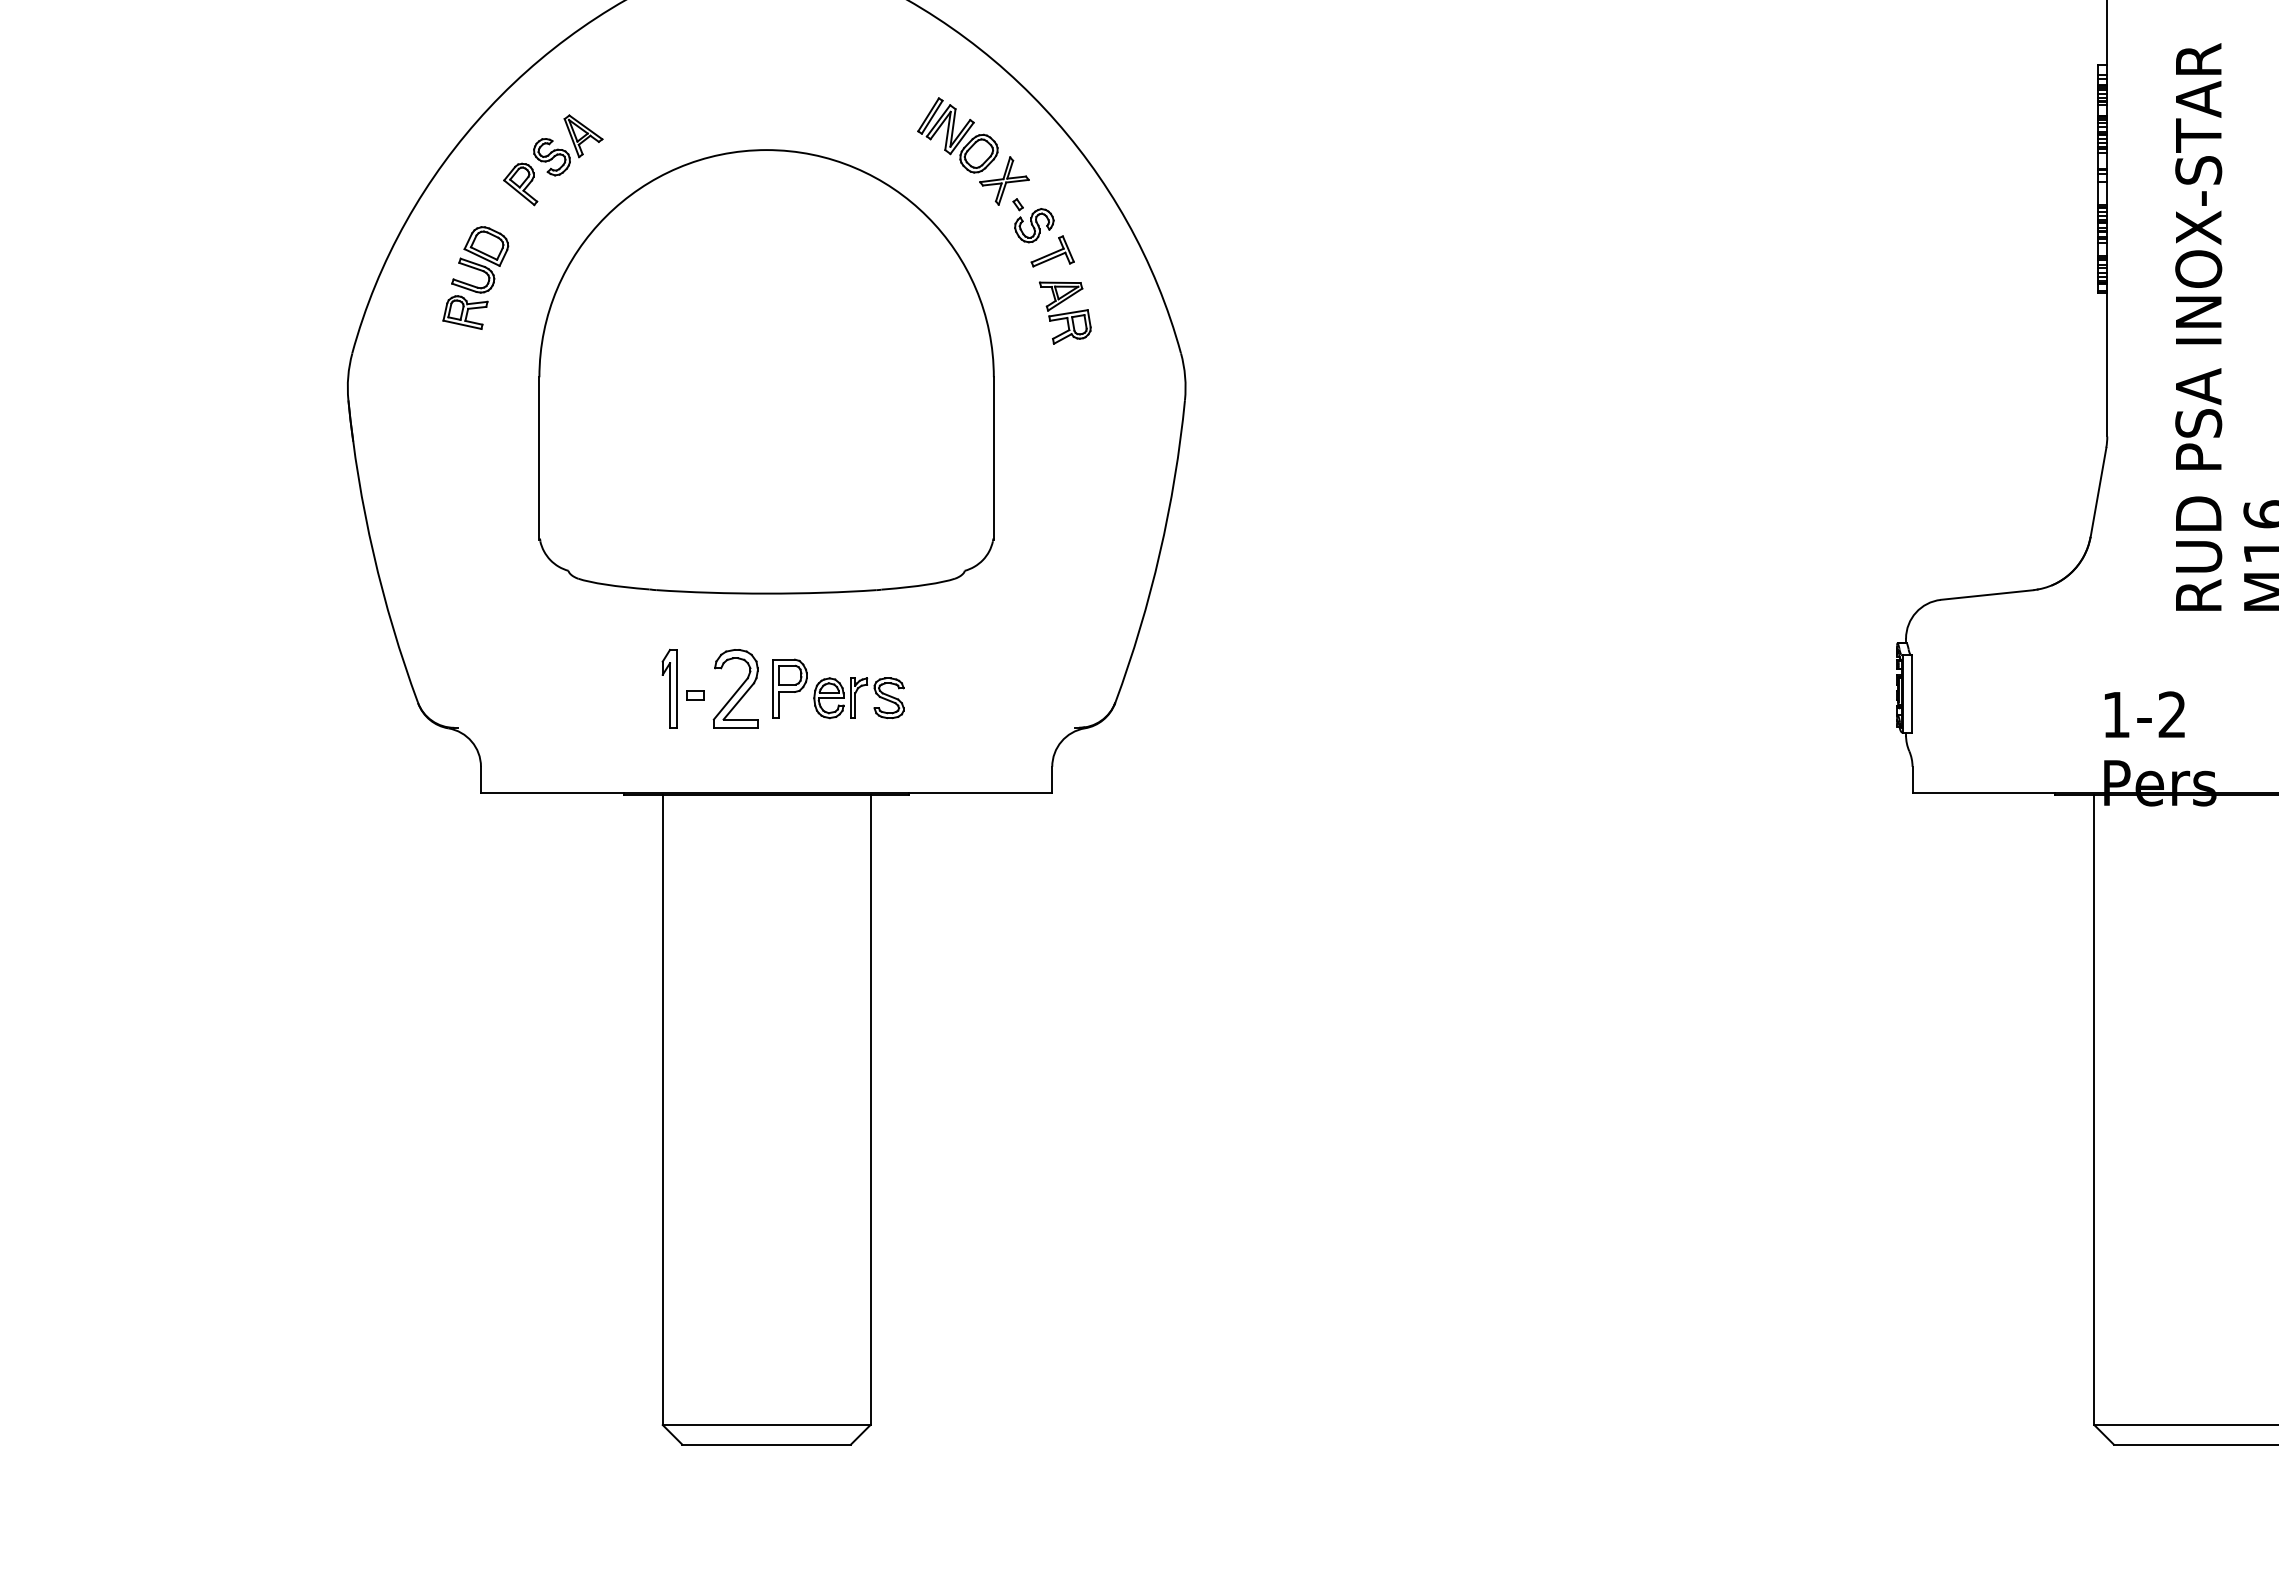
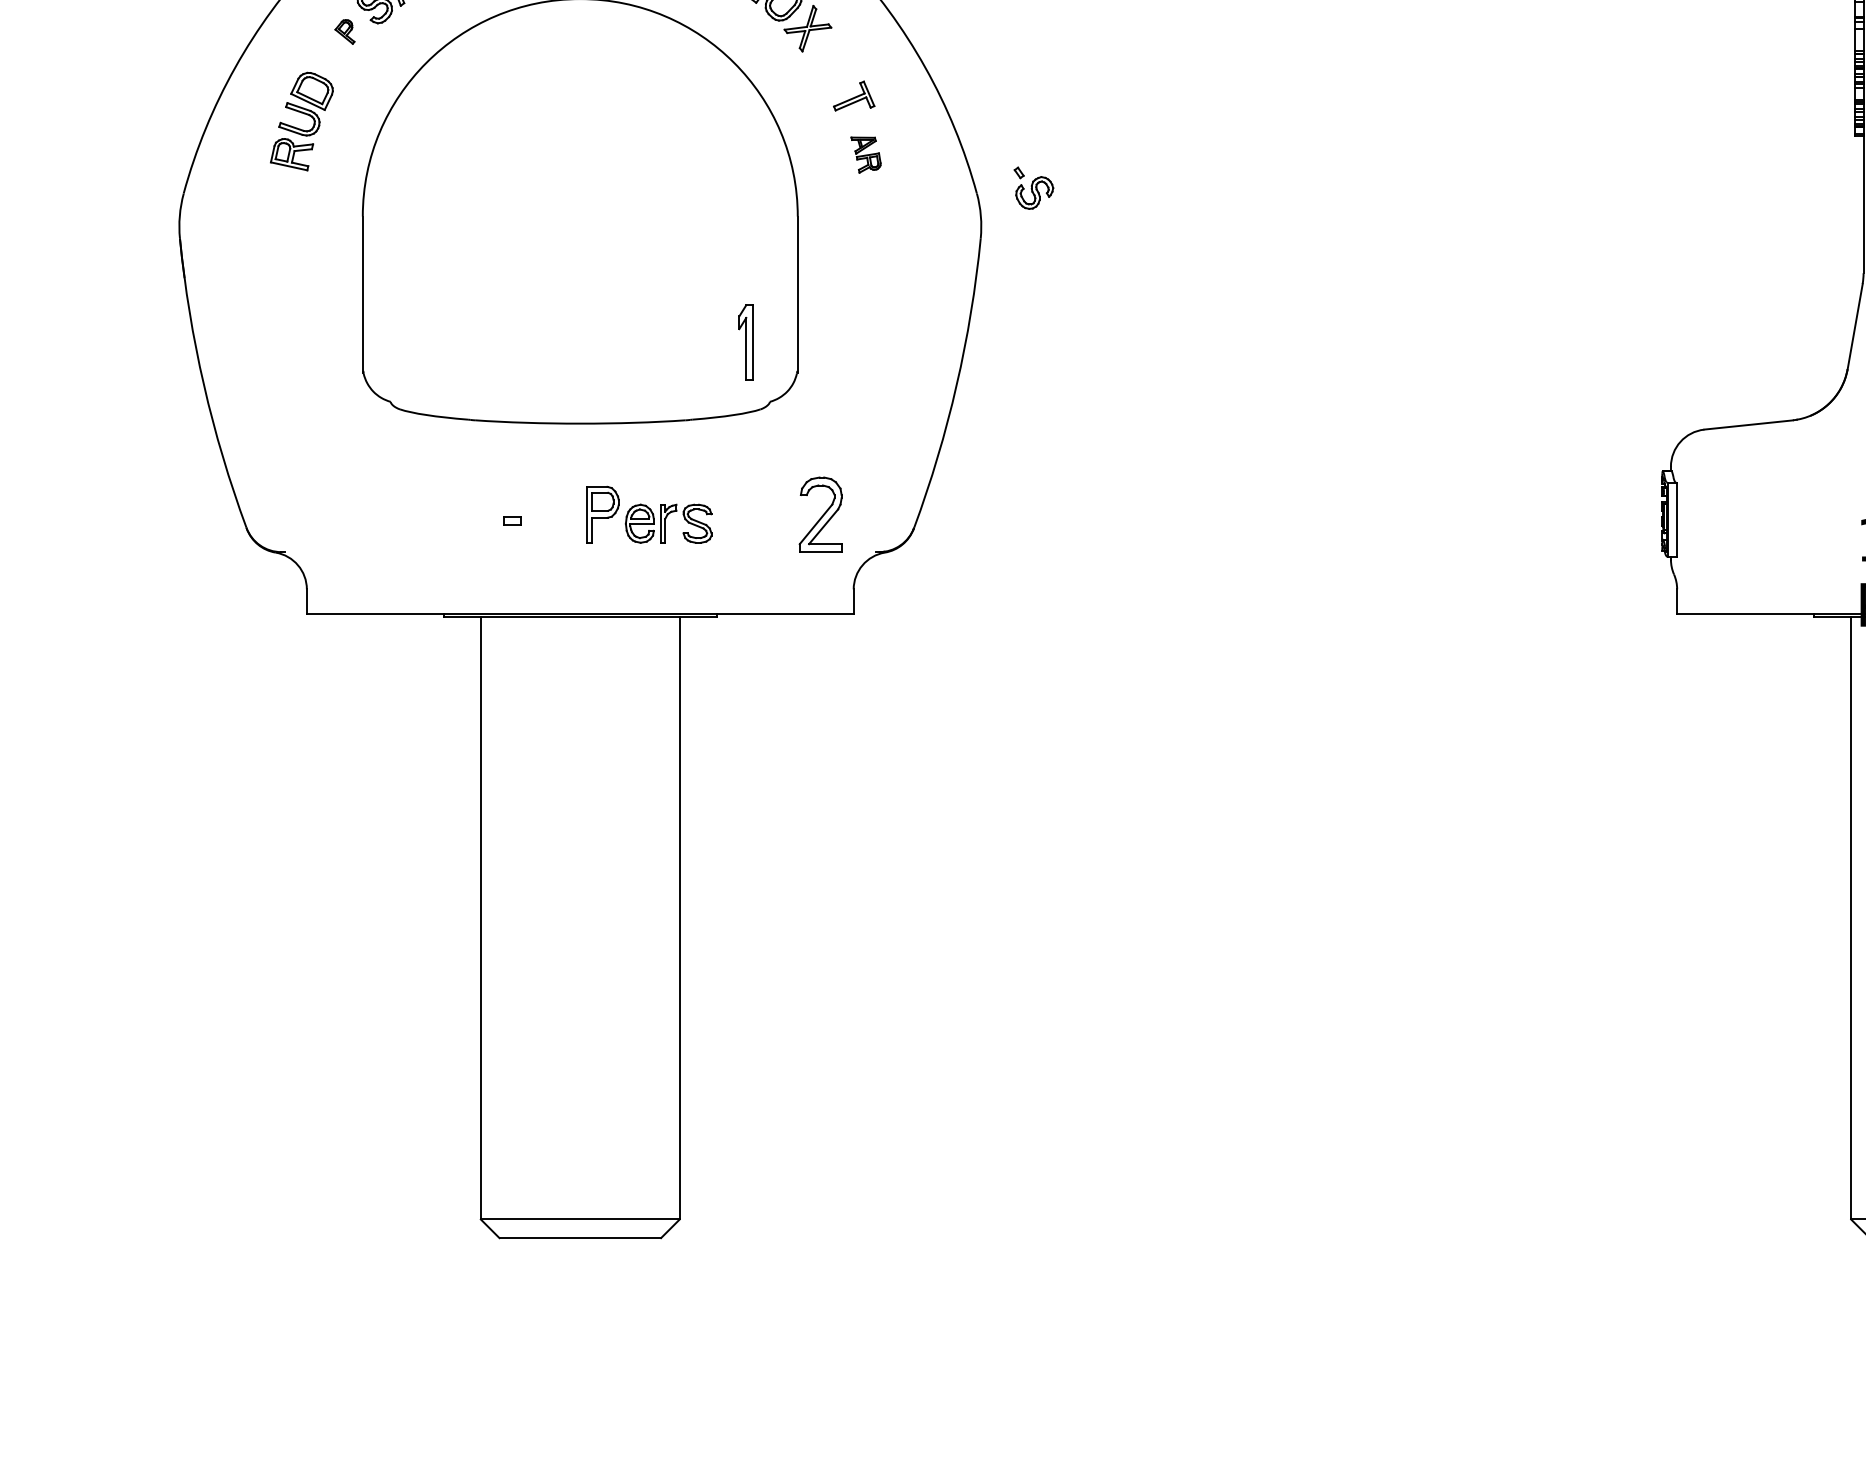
part: (520, 184) -> (344, 32), size x0.6
part: (1033, 220) -> (1033, 188), moved
part: (1064, 312) -> (865, 154), size x0.6
part: (669, 688) -> (745, 342), moved
part: (735, 688) -> (820, 514), moved

